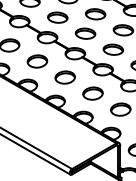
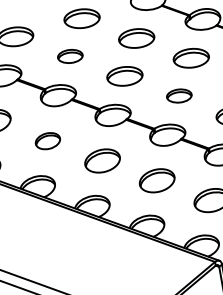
part: (57, 17) -> (69, 56), size x0.7
part: (112, 49) -> (177, 95), size x0.7
part: (37, 61) -> (48, 141), size x0.7

